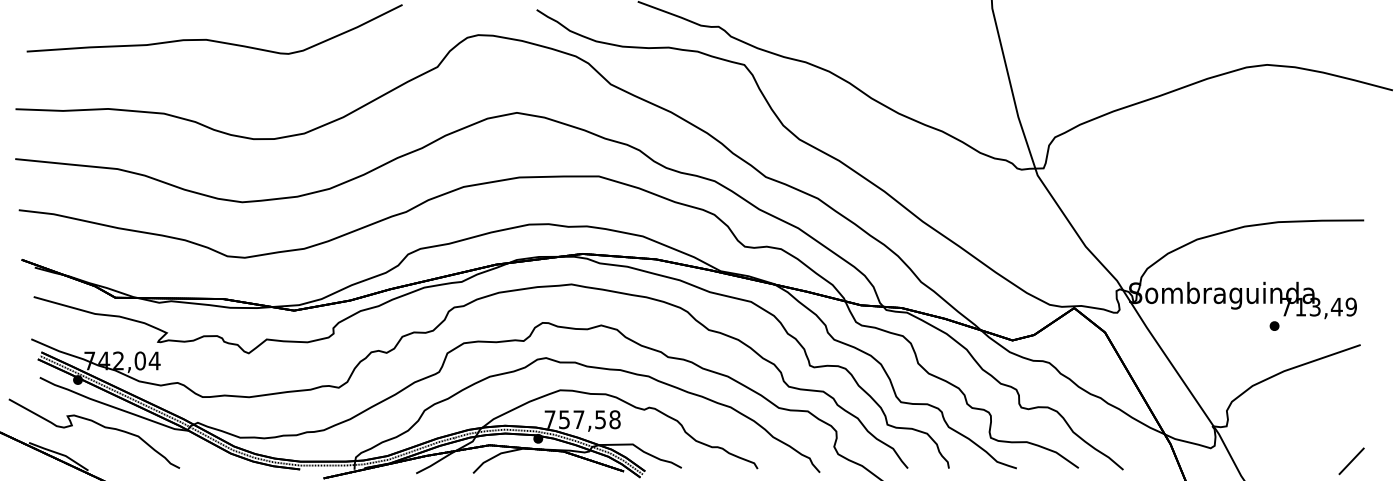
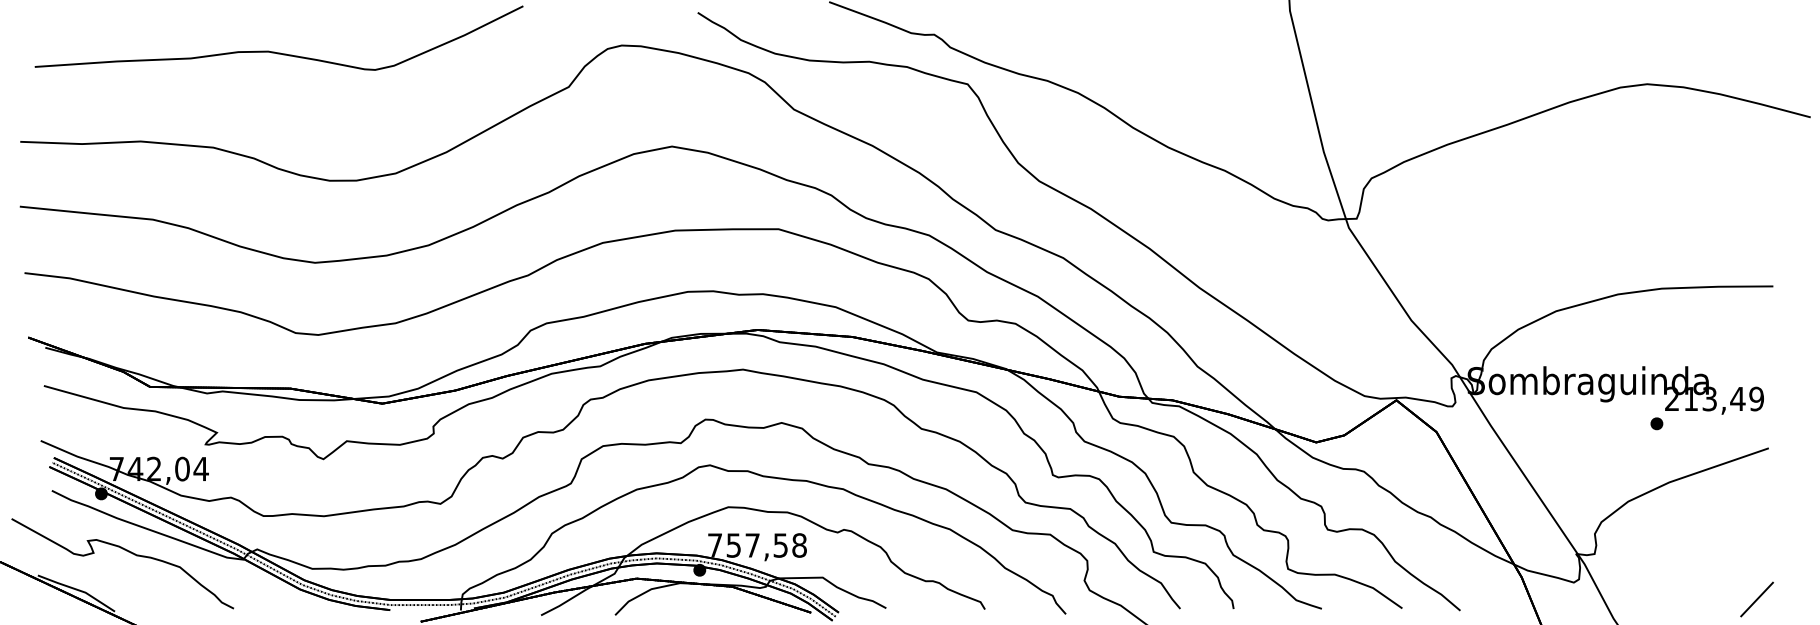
text: (1285, 306) -> (1671, 398), 713,49 -> 213,49

